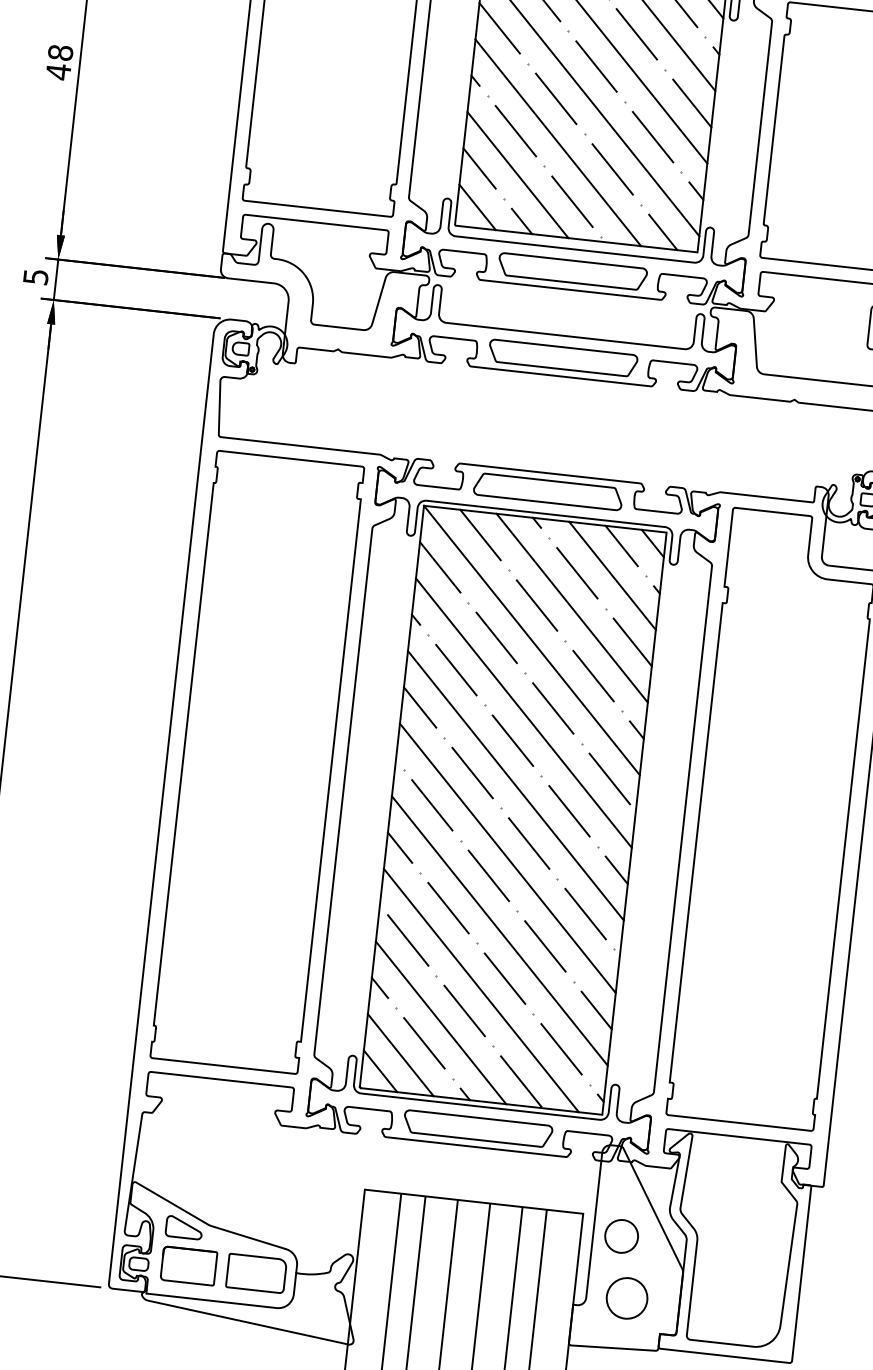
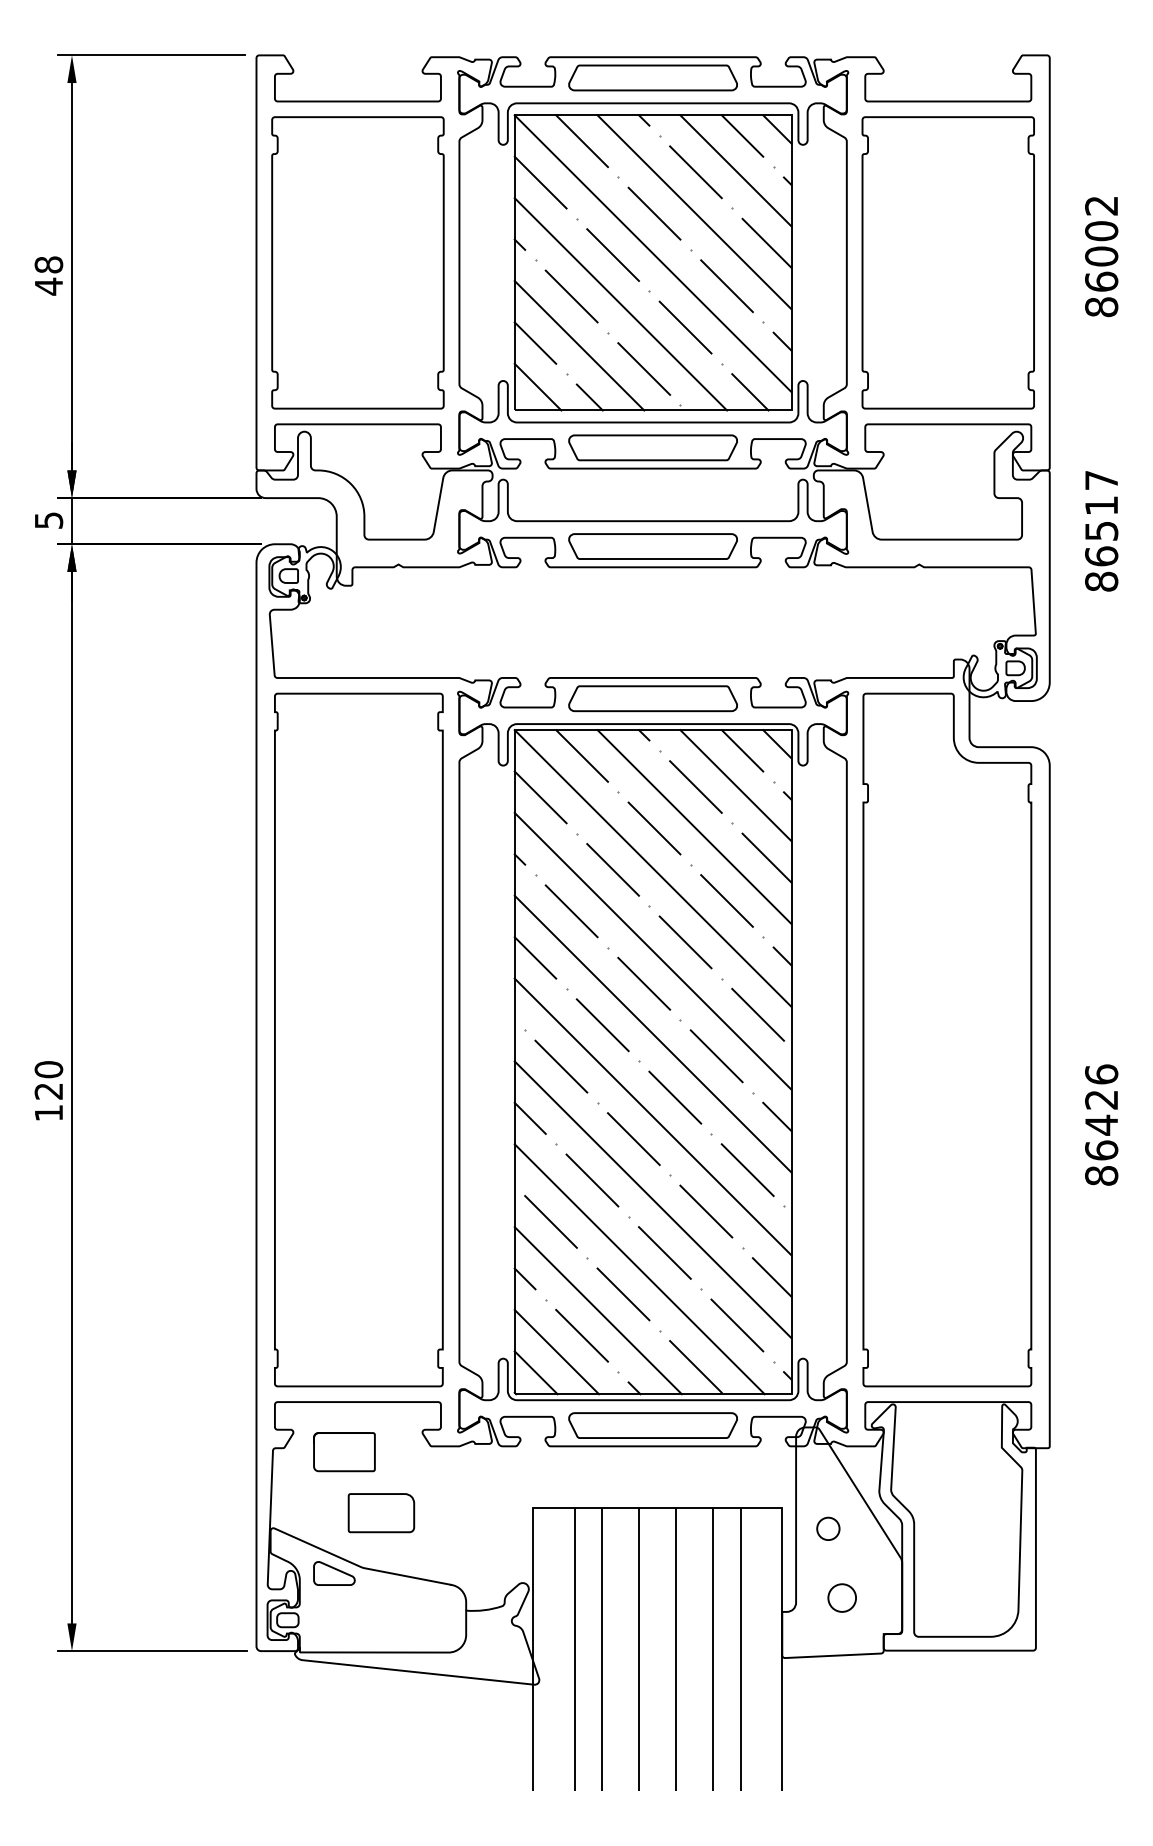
circle: (621, 1236) -> (828, 1528), size x0.6
part: (188, 1266) -> (344, 1452), moved
part: (256, 1273) -> (381, 1513), moved
circle: (627, 1298) -> (842, 1598), size x0.6

